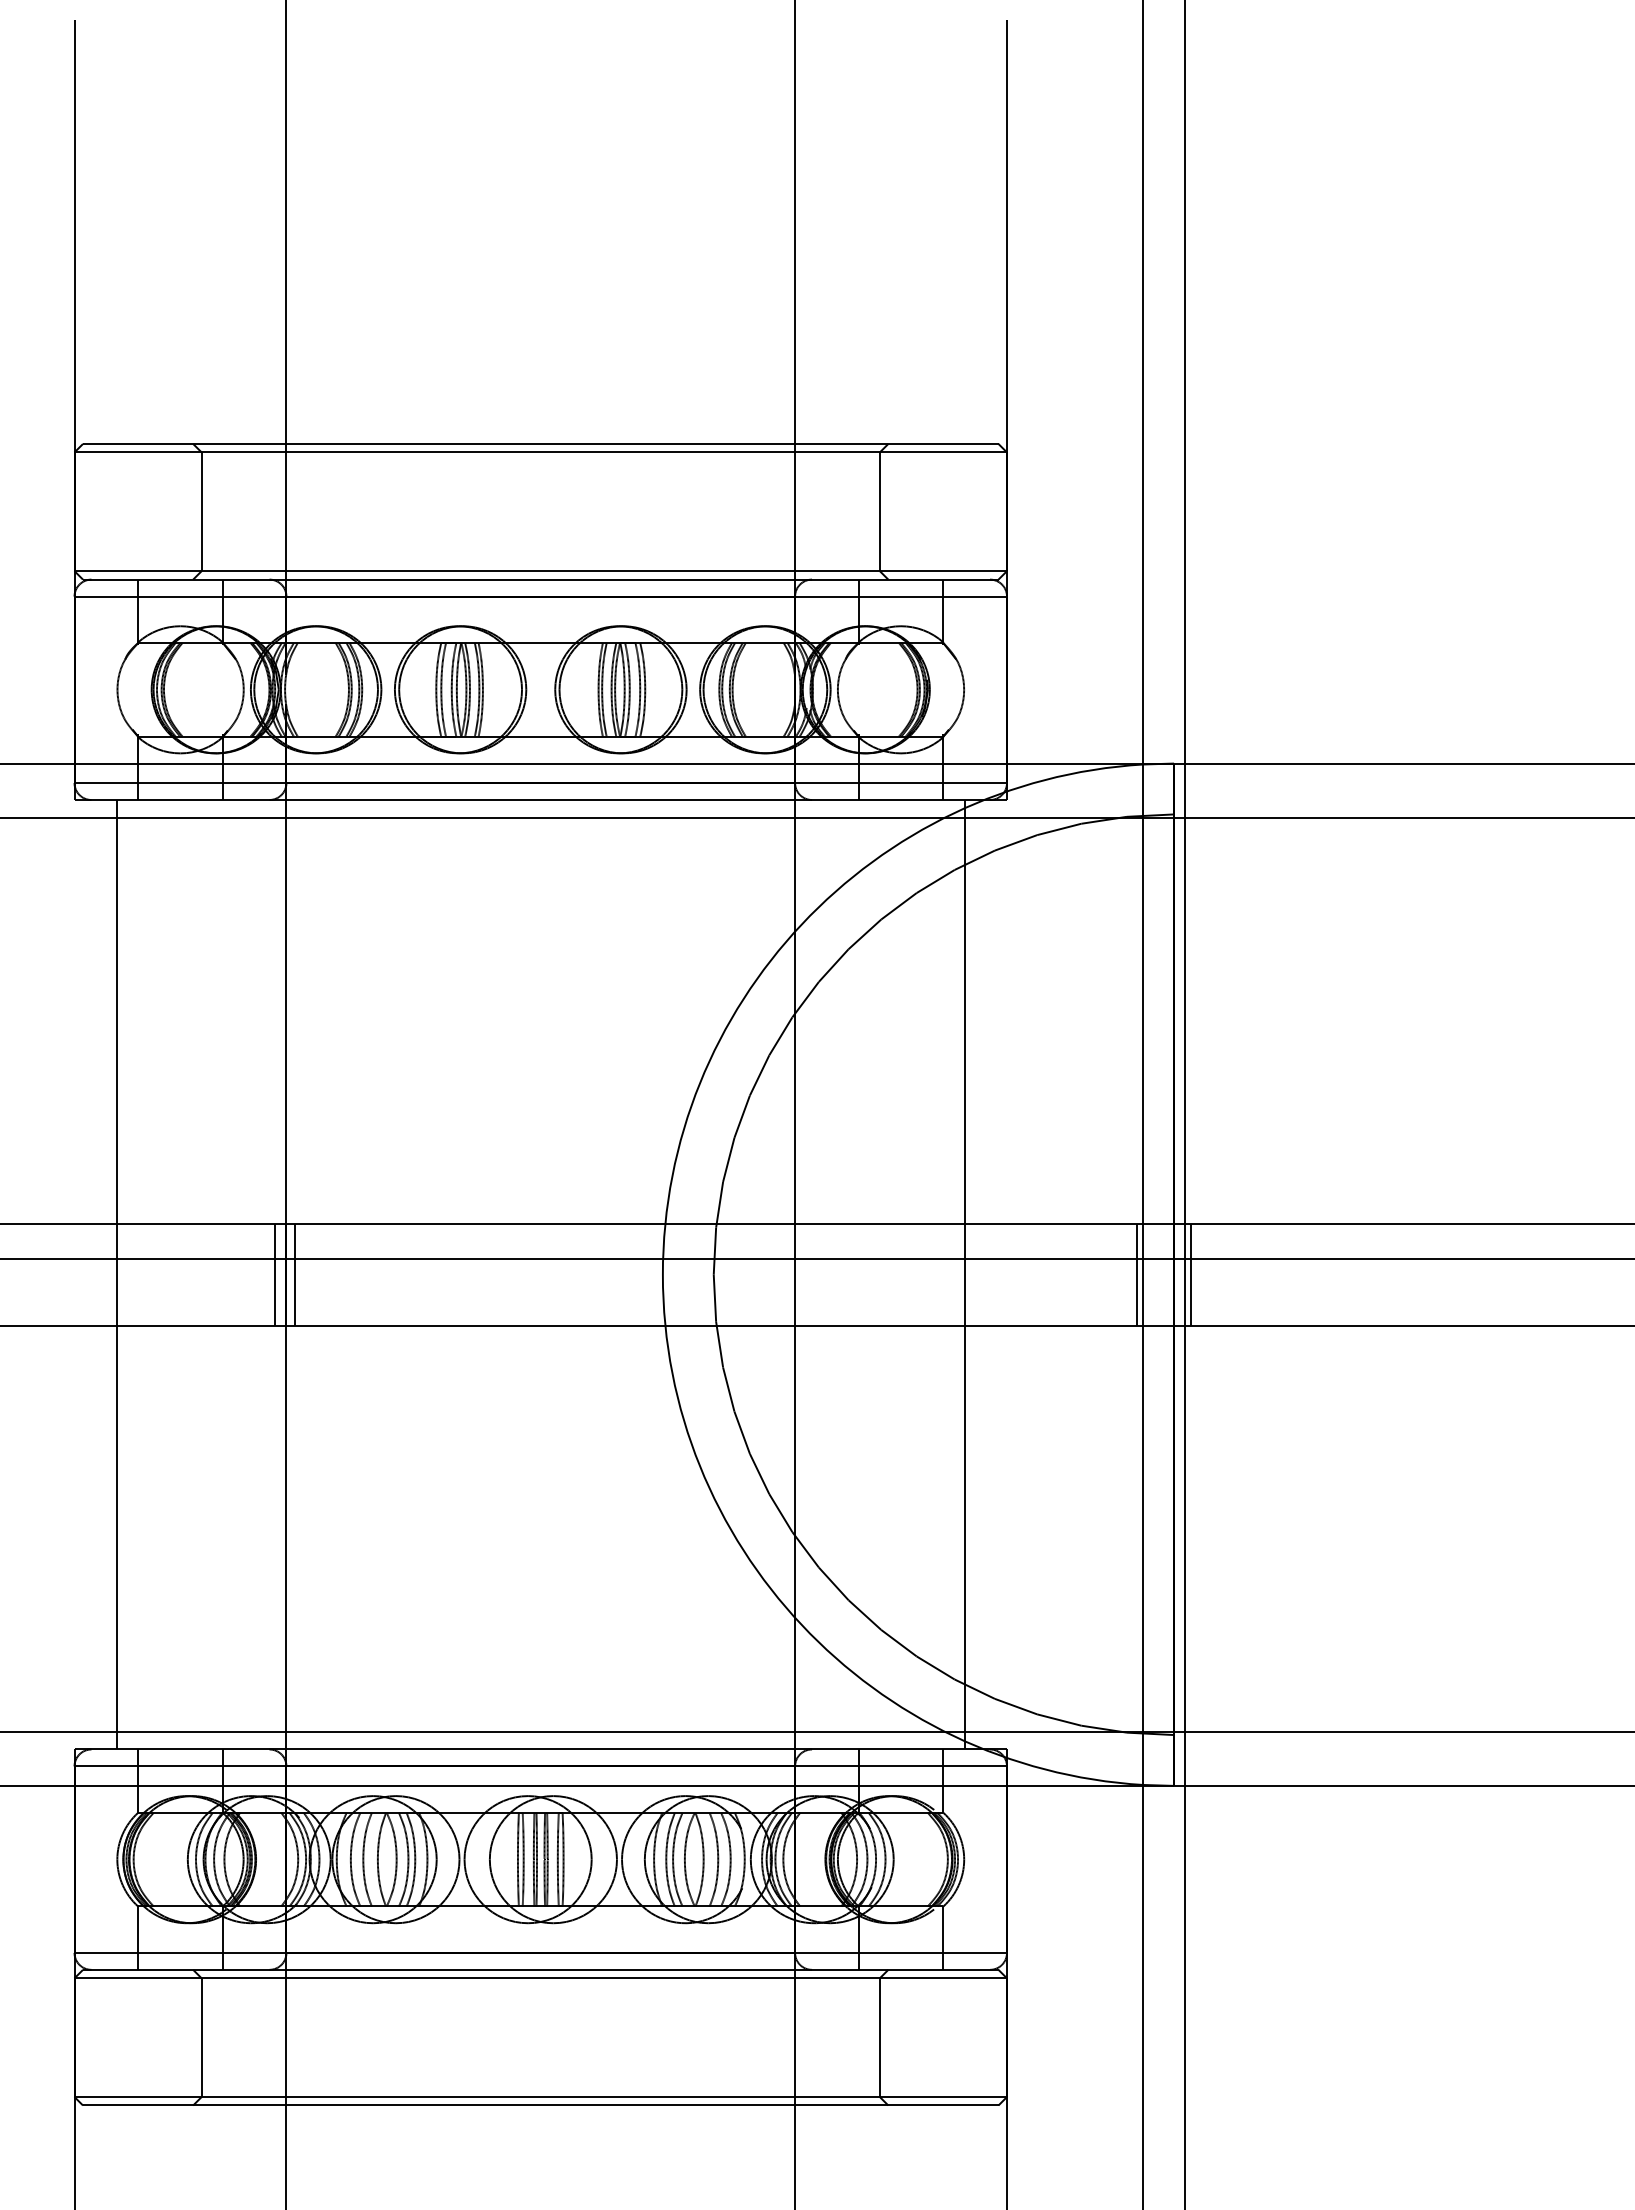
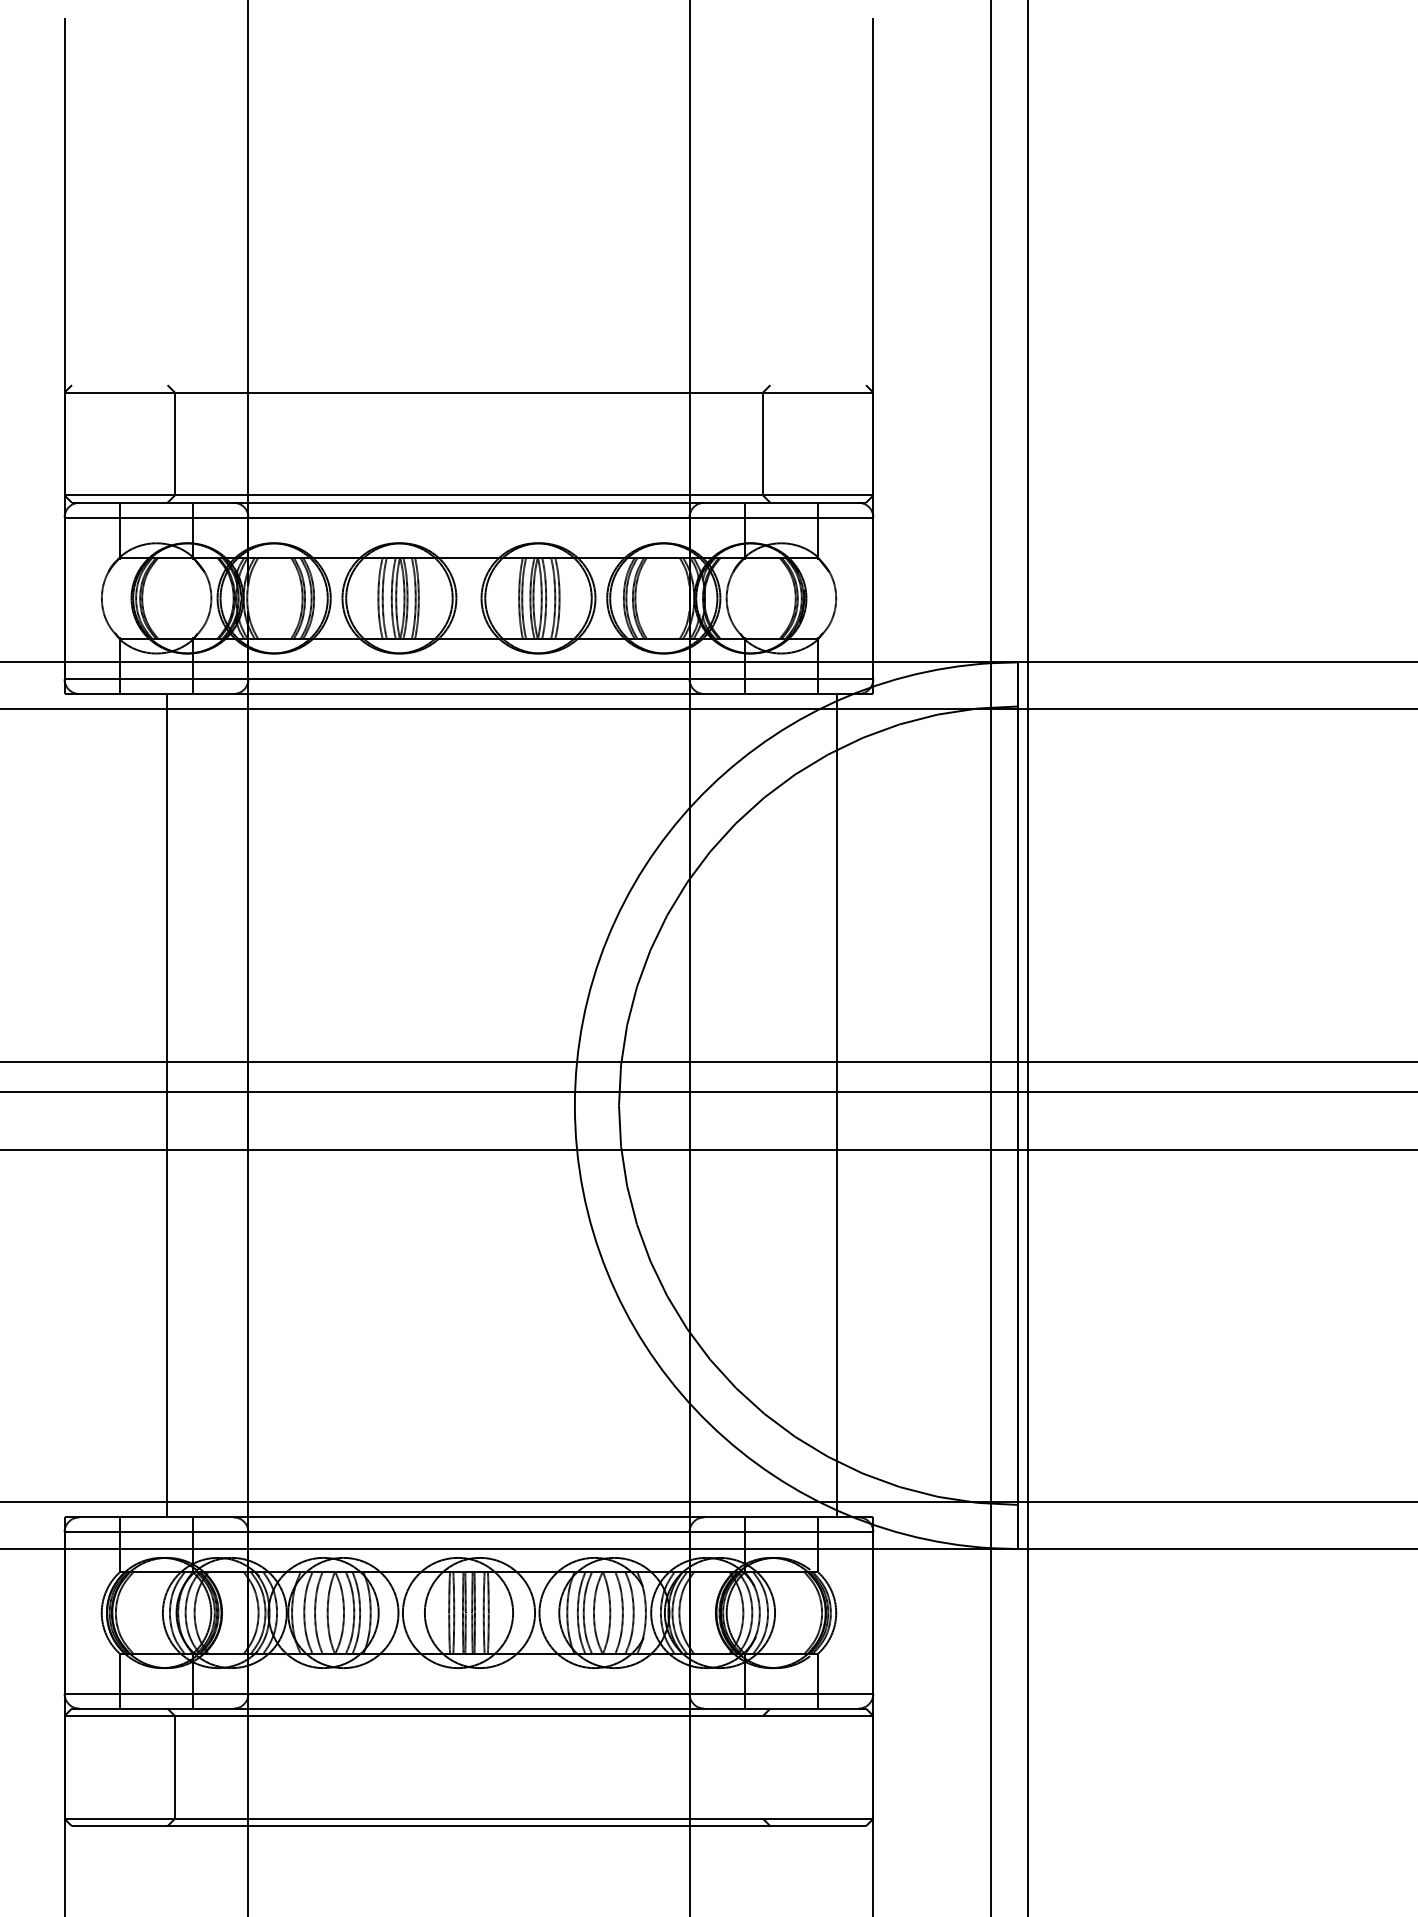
line: (540, 443) -> (468, 384), removed
line: (116, 1274) -> (166, 1105), moved
line: (275, 1274) -> (238, 1105), removed
line: (295, 1274) -> (256, 1105), removed
line: (1137, 1274) -> (986, 1105), removed
line: (1191, 1274) -> (1033, 1105), removed
line: (879, 2037) -> (762, 1767), removed

